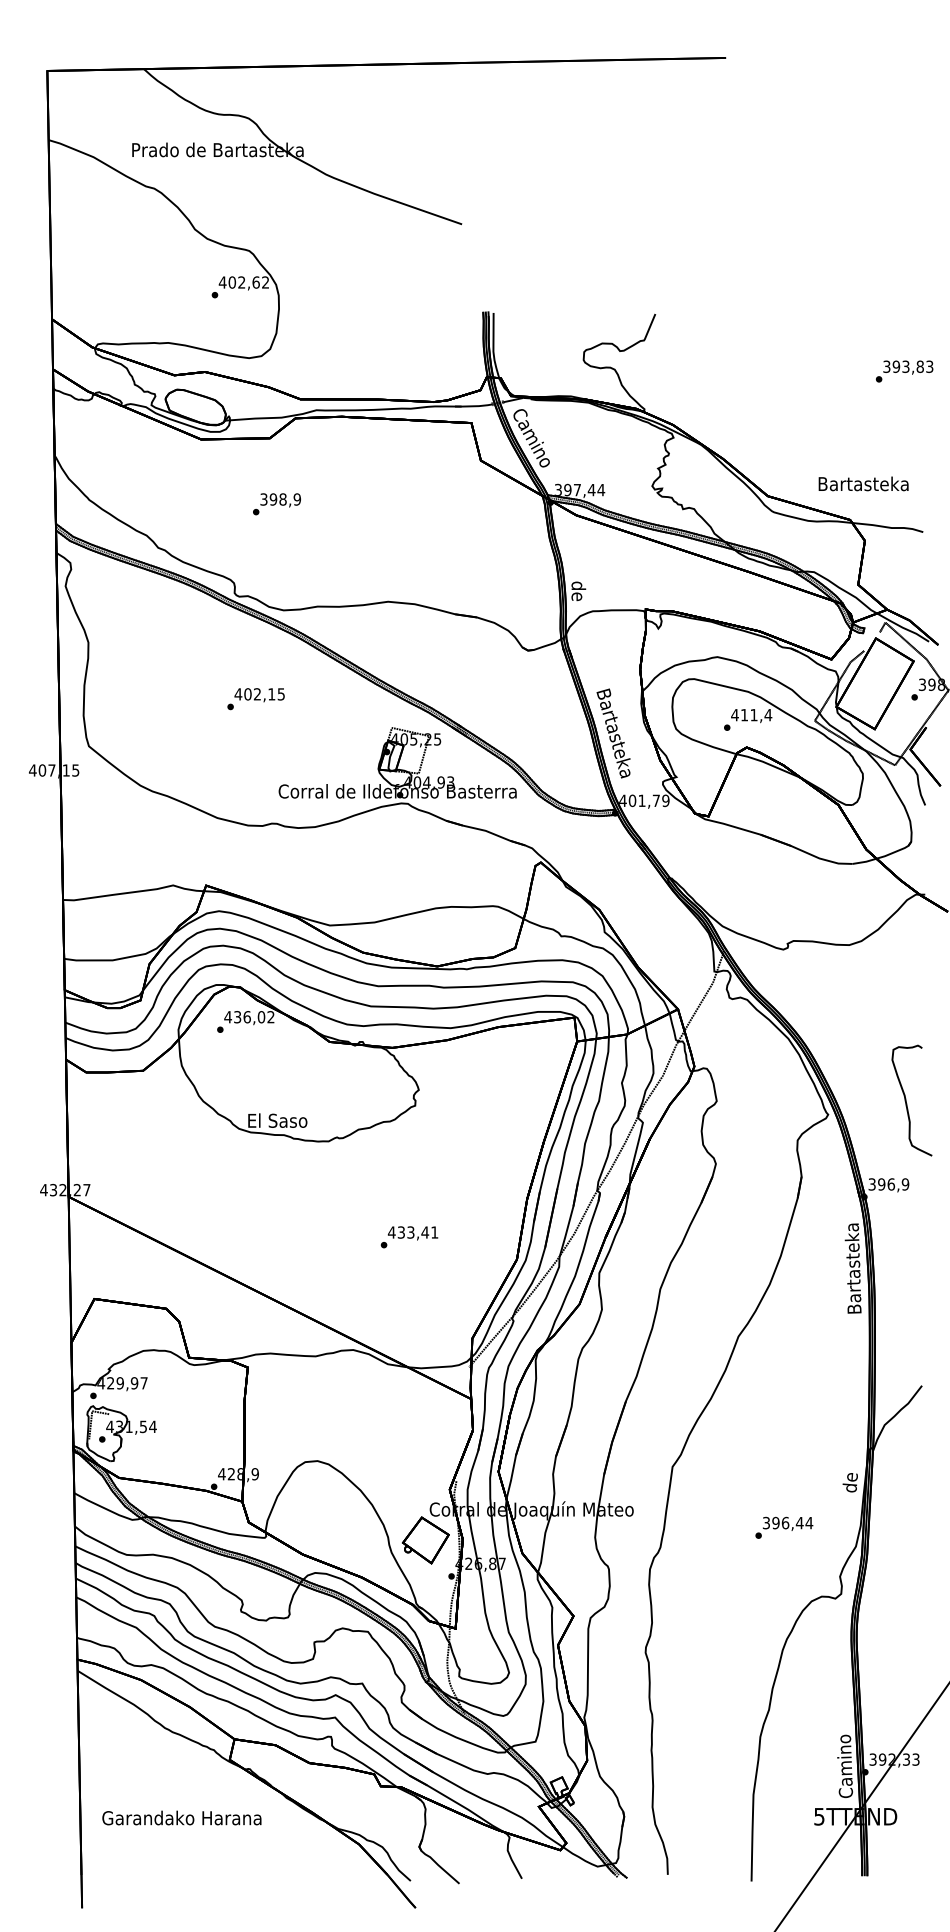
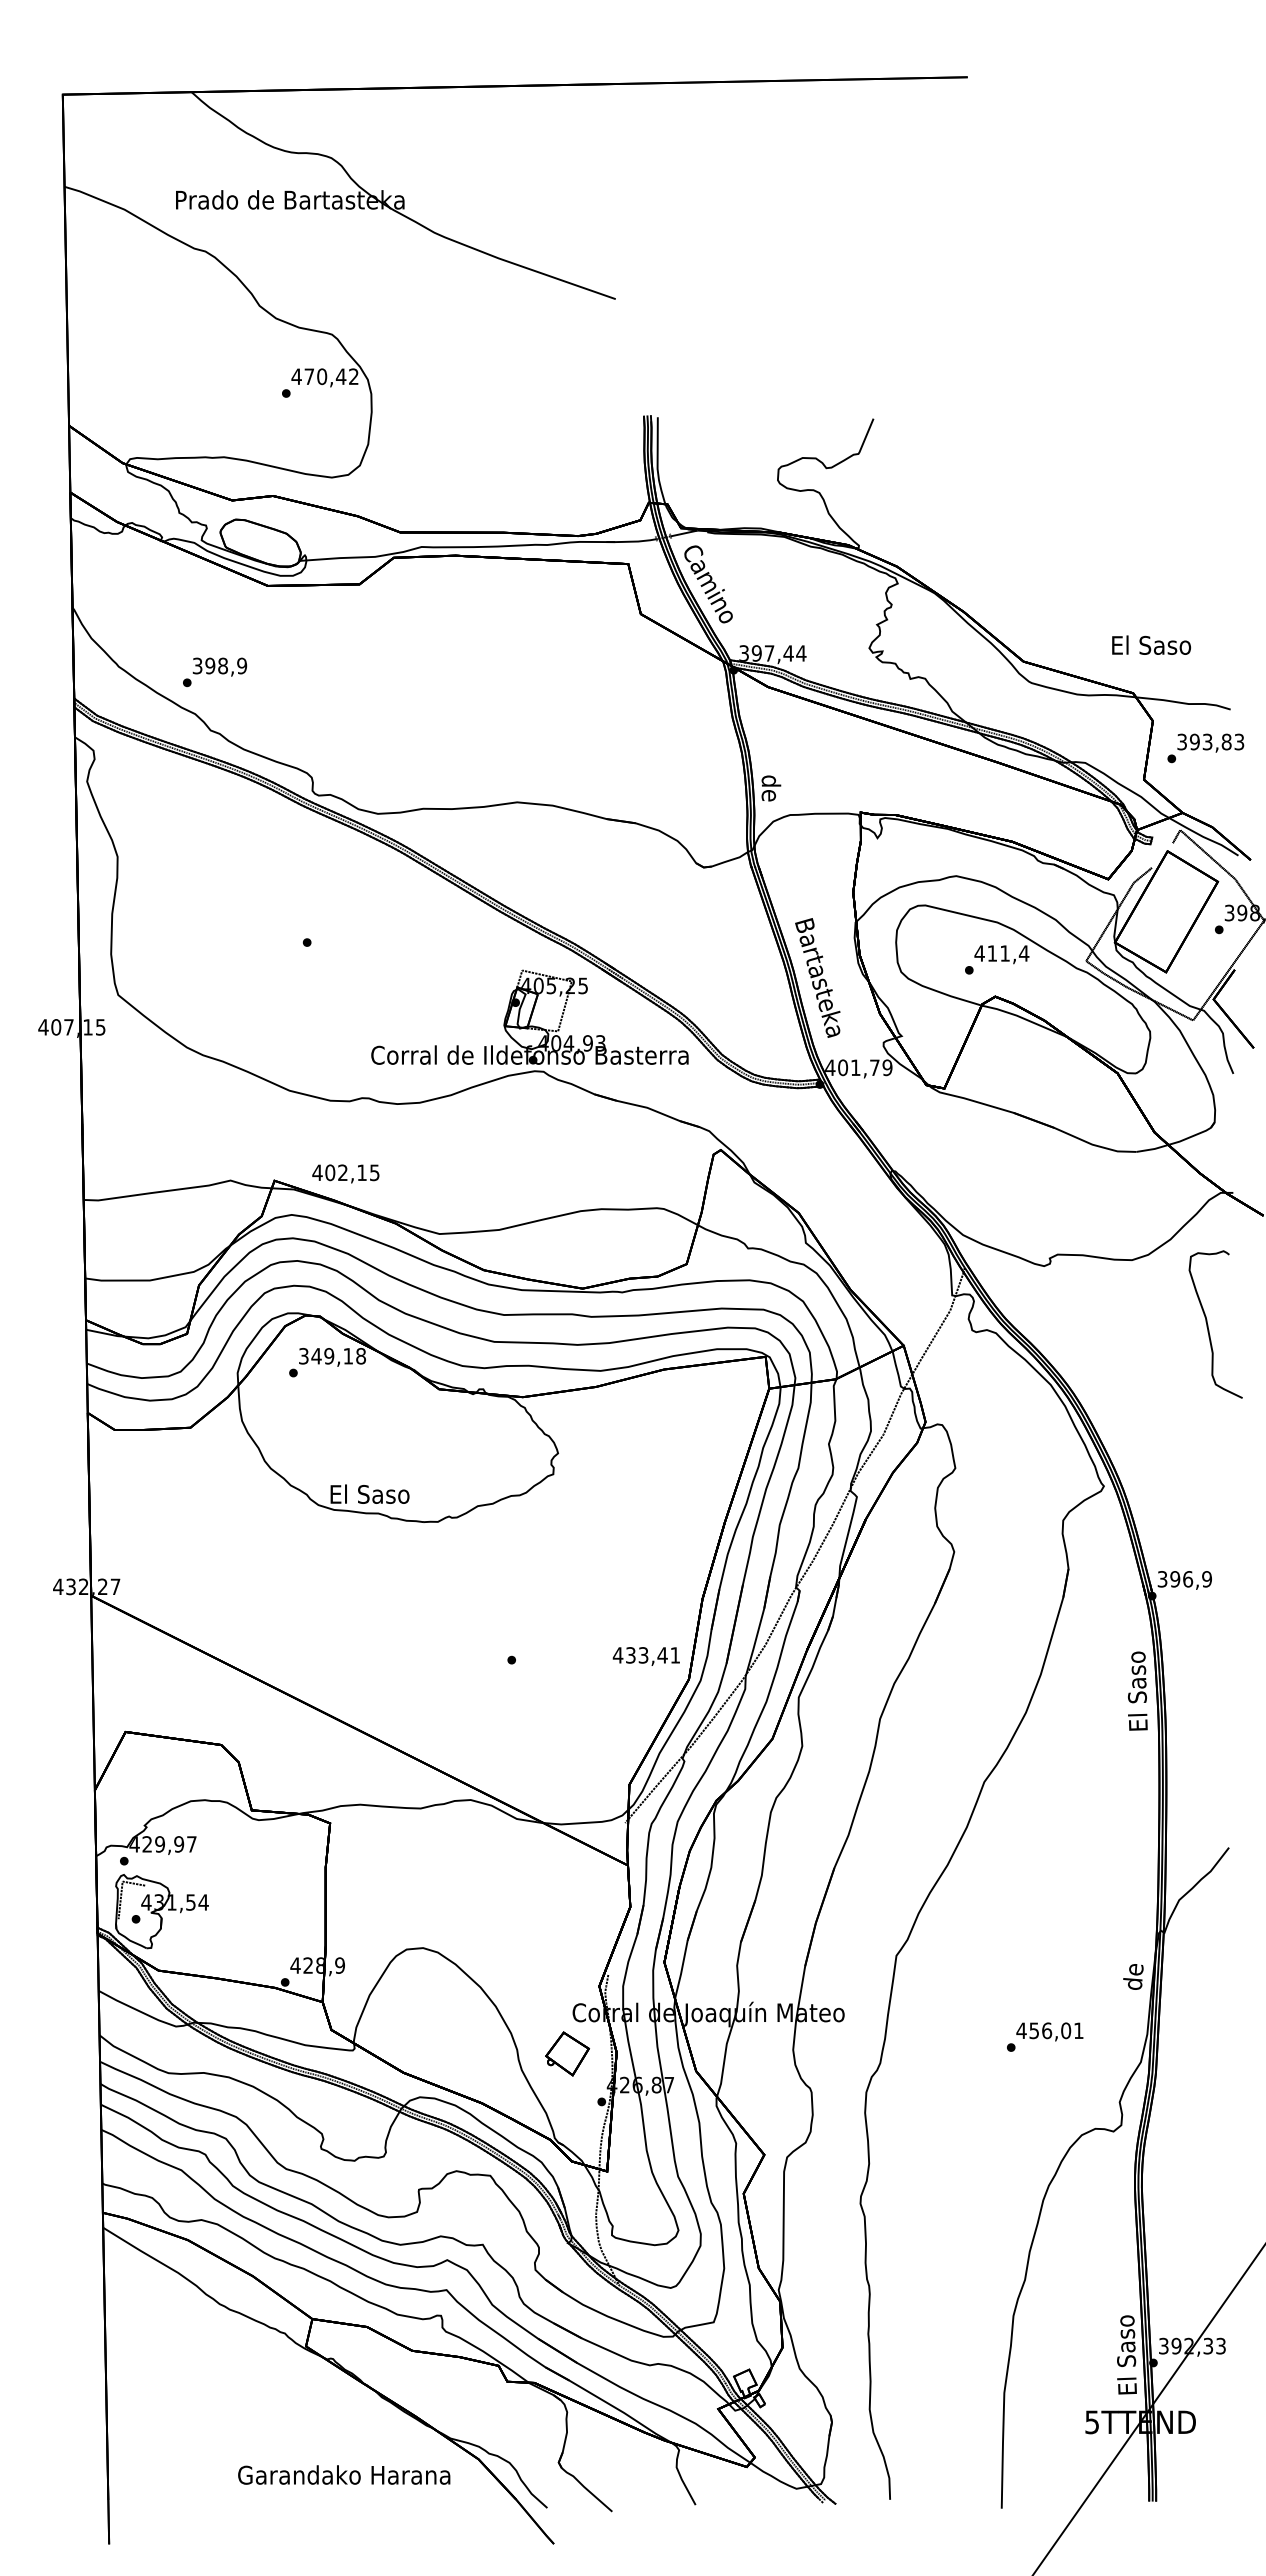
text: (244, 282) -> (325, 376), 402,62 -> 470,42
text: (904, 371) -> (1205, 748), moved
text: (863, 483) -> (1151, 644), Bartasteka -> El Saso
text: (277, 504) -> (215, 672), moved
text: (259, 694) -> (345, 1173), moved
text: (248, 1016) -> (331, 1355), 436,02 -> 349,18
part: (906, 1100) -> (1208, 1324), moved
text: (412, 1233) -> (645, 1656), moved
text: (853, 1268) -> (1137, 1691), Bartasteka -> El Saso
text: (788, 1522) -> (1050, 2030), 396,44 -> 456,01
part: (425, 1540) -> (567, 2053), size x0.7
text: (845, 1766) -> (1126, 2355), Camino -> El Saso
text: (182, 1817) -> (344, 2474), moved

